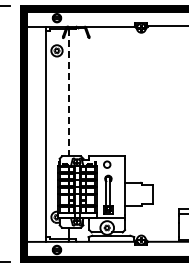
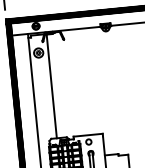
line: (68, 93) -> (51, 86), dashed -> solid

